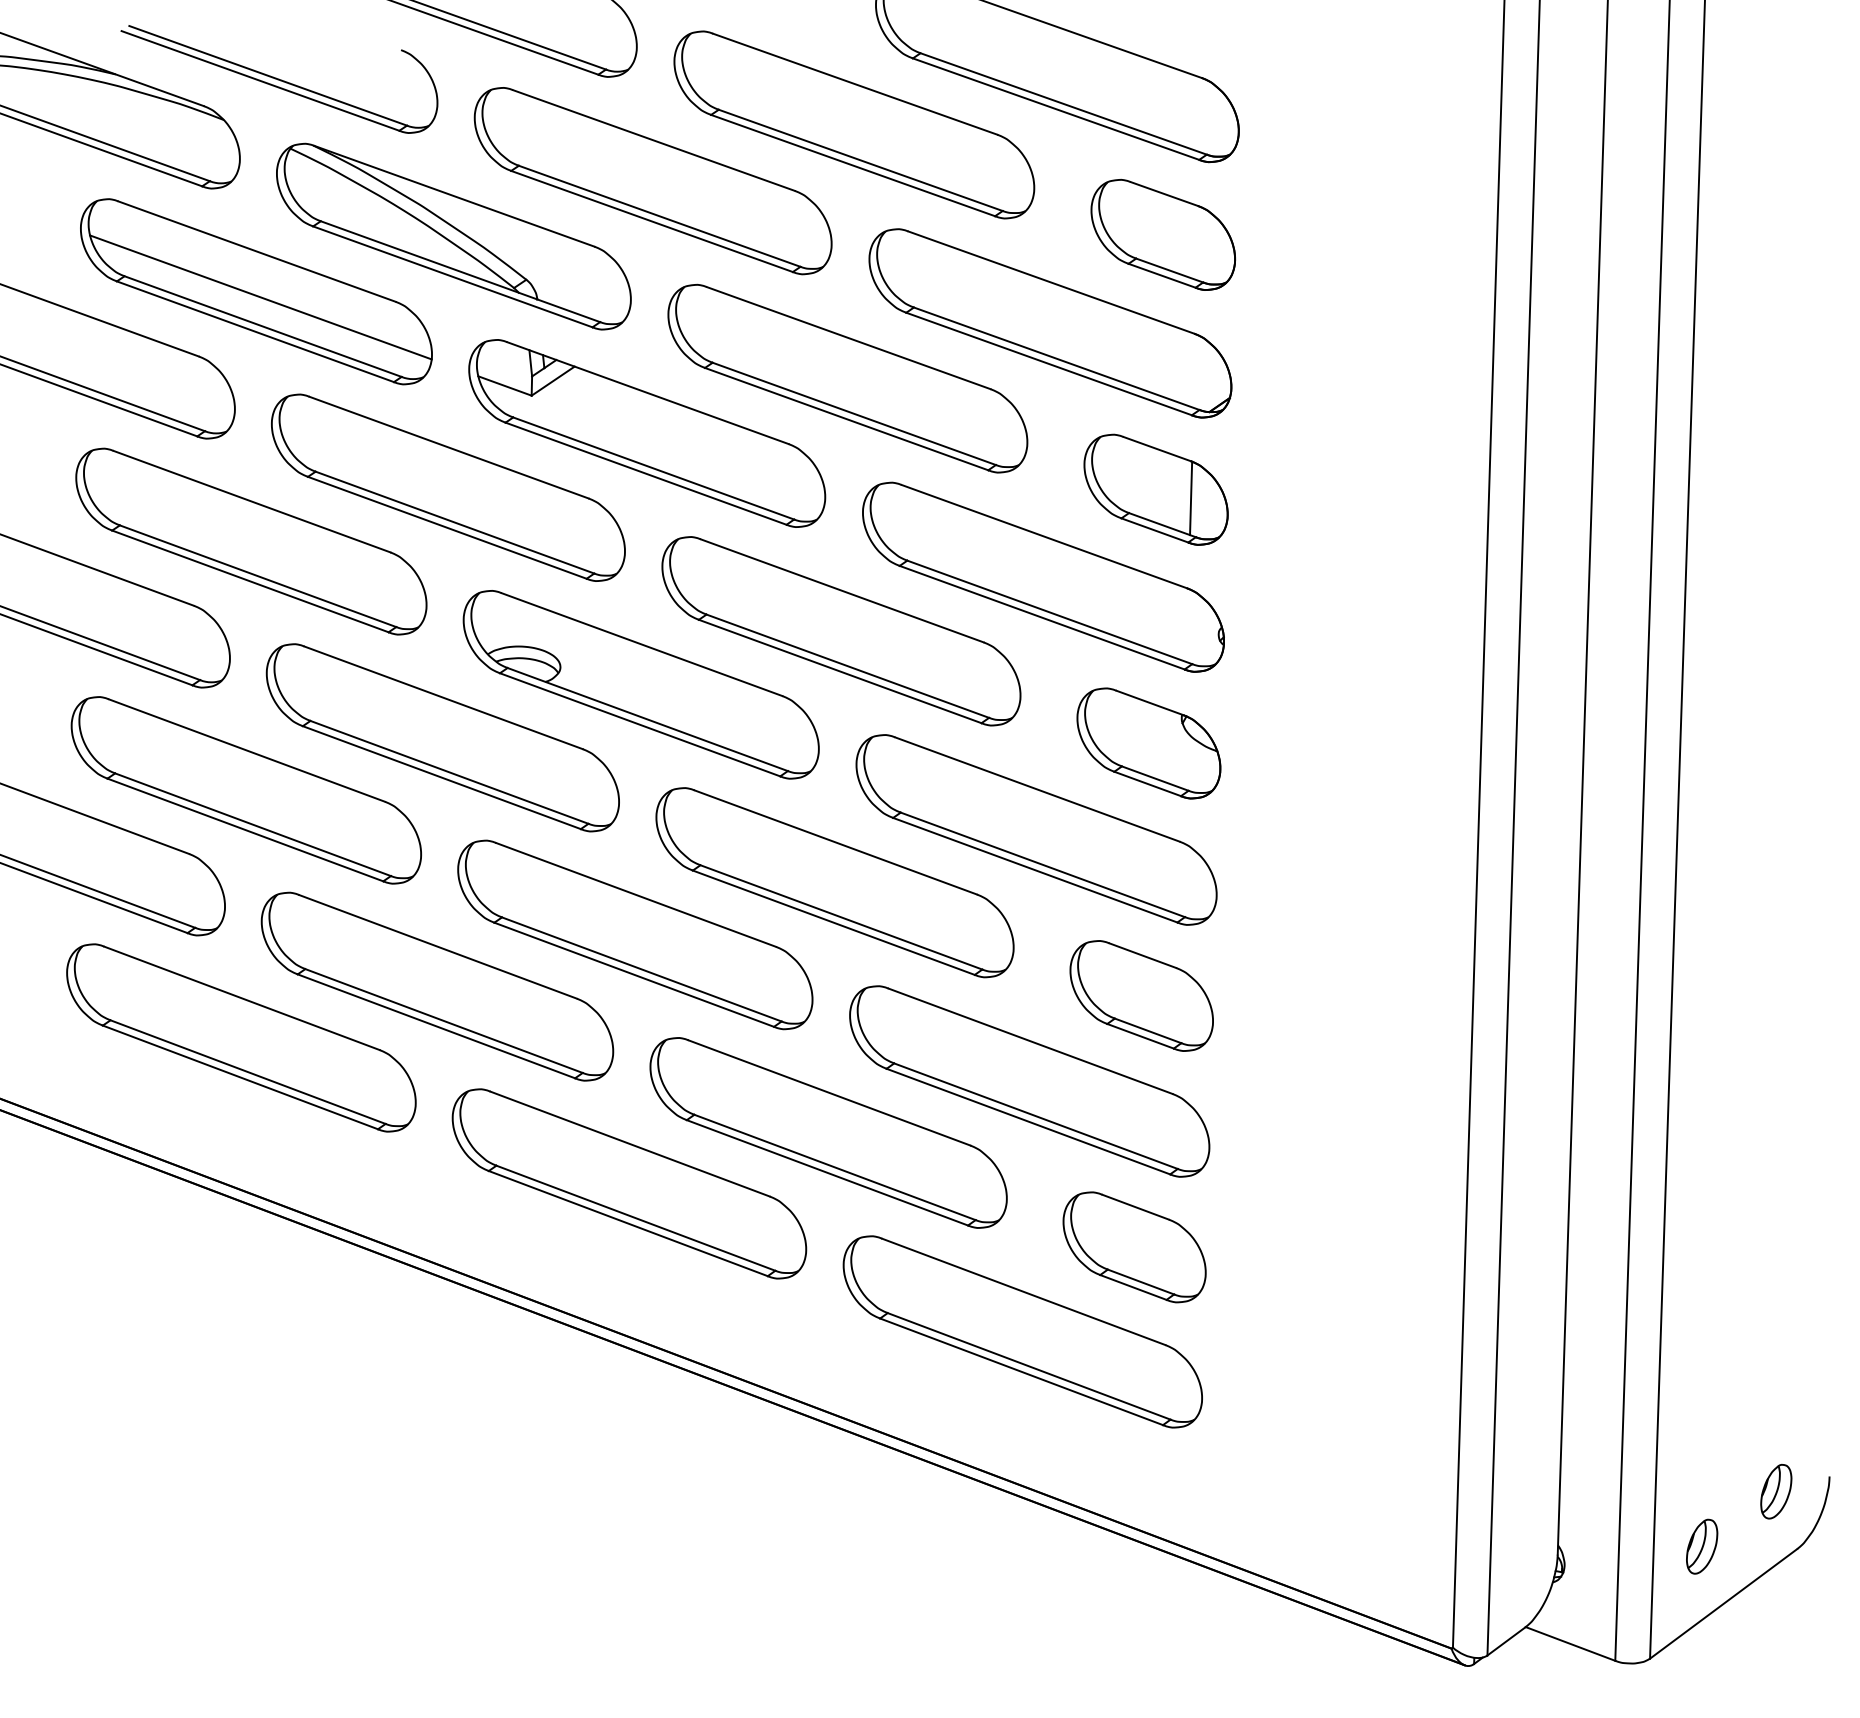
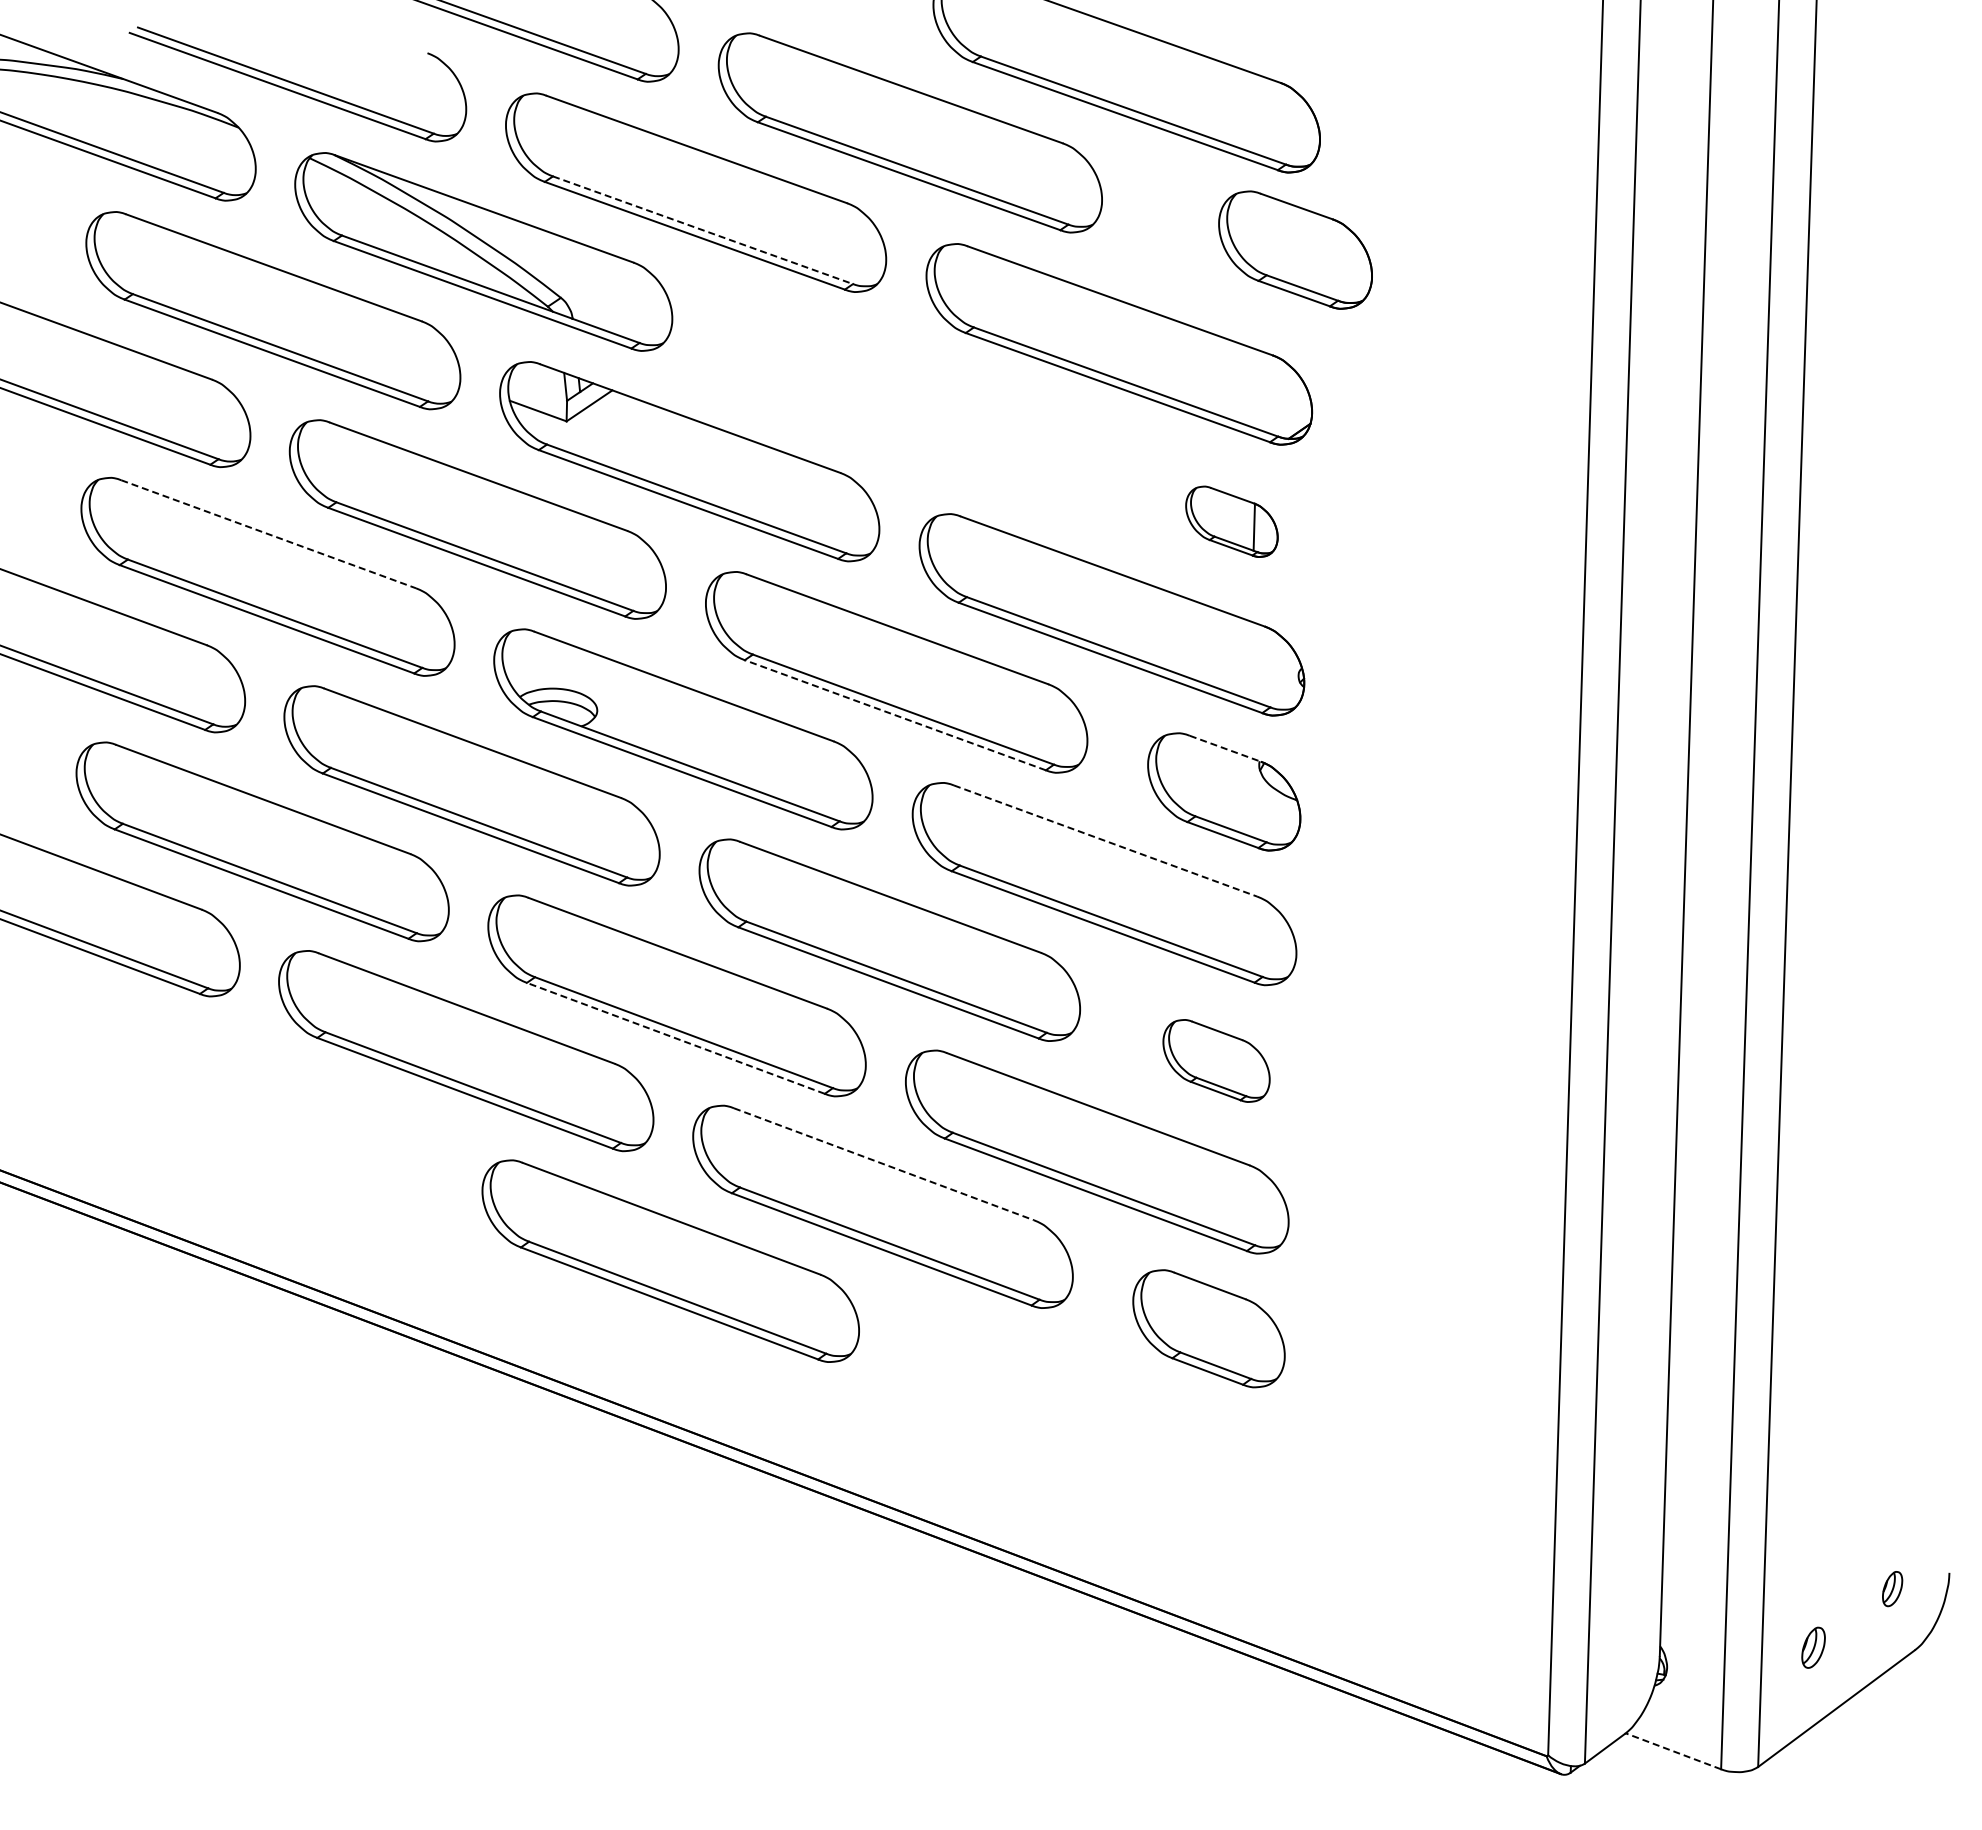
line: (660, 216) -> (703, 230), solid -> dashed
part: (1163, 234) -> (1295, 249), moved
line: (261, 297) -> (278, 316), removed
part: (847, 378) -> (903, 403), removed
part: (1155, 489) -> (1231, 521), size x0.6
line: (251, 501) -> (268, 534), solid -> dashed
line: (839, 671) -> (894, 715), solid -> dashed
line: (1150, 702) -> (1225, 748), solid -> dashed
line: (1038, 790) -> (1106, 841), solid -> dashed
line: (633, 974) -> (675, 1038), solid -> dashed
part: (1141, 995) -> (1216, 1060), size x0.7
part: (240, 1037) -> (256, 1105), removed
line: (830, 1093) -> (884, 1164), solid -> dashed
part: (1022, 1331) -> (1089, 1418), removed
part: (1776, 1491) -> (1892, 1588), size x0.6
part: (1701, 1546) -> (1813, 1647), size x0.7
line: (1570, 1644) -> (1673, 1751), solid -> dashed

